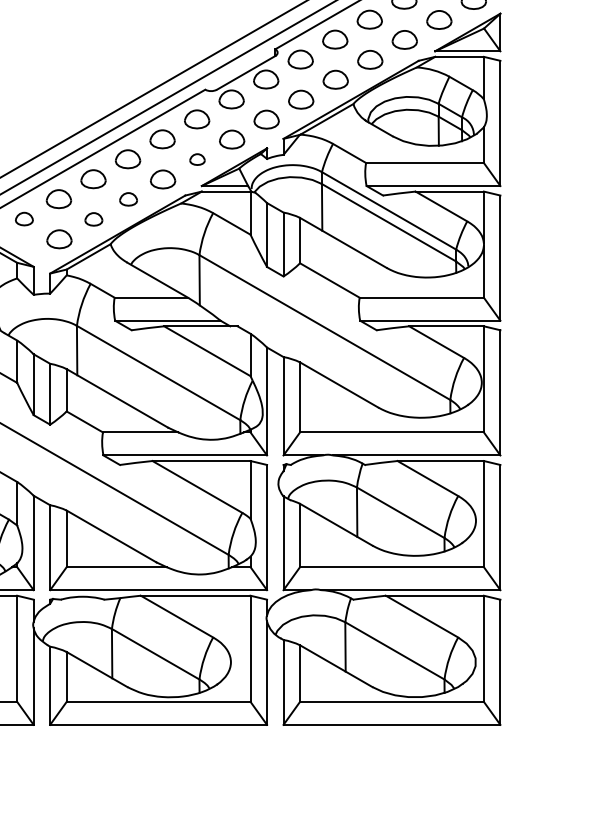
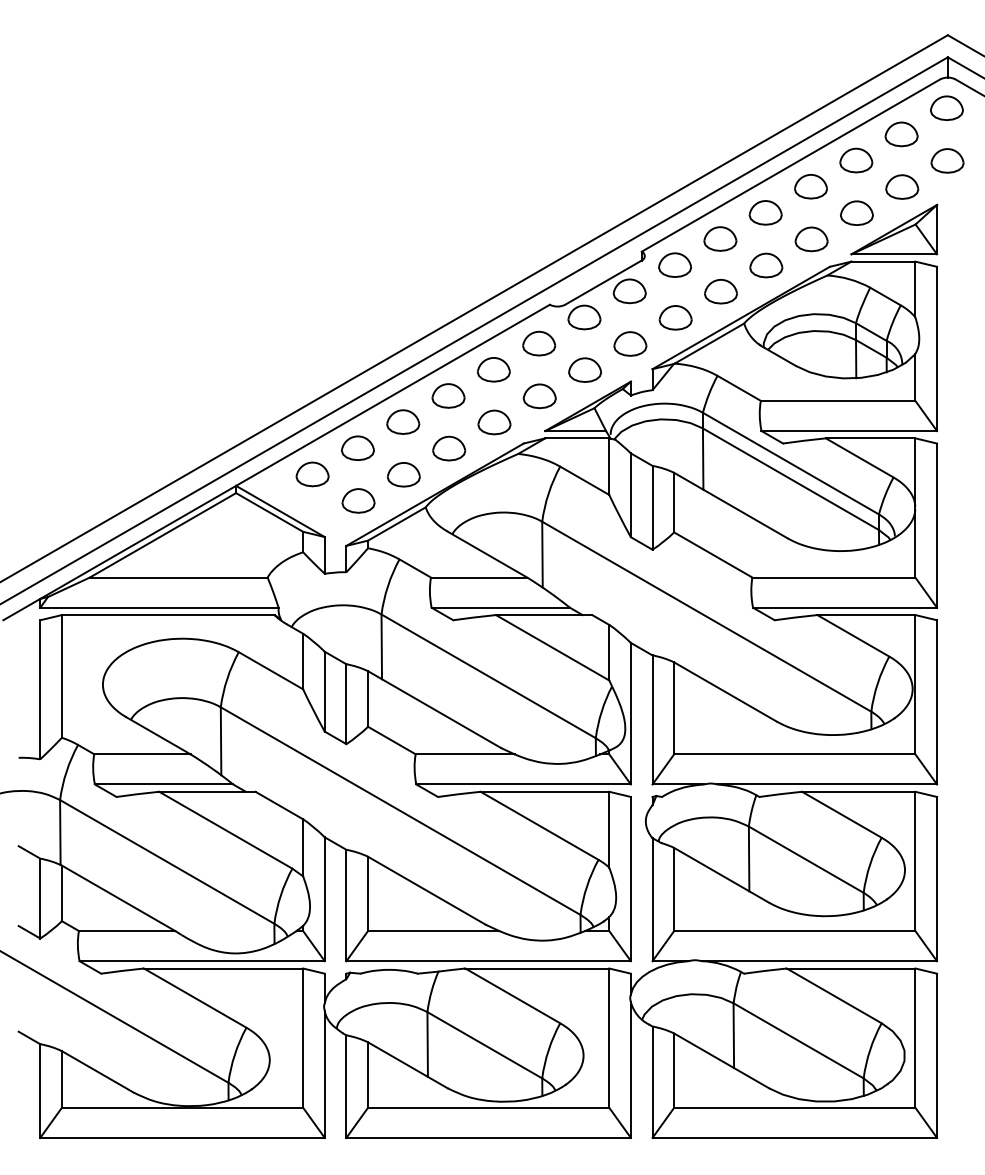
part: (197, 159) -> (539, 396), size x1.67
part: (128, 199) -> (449, 448), size x1.43
part: (24, 219) -> (312, 474), size x1.43
part: (93, 219) -> (403, 474), size x1.43

